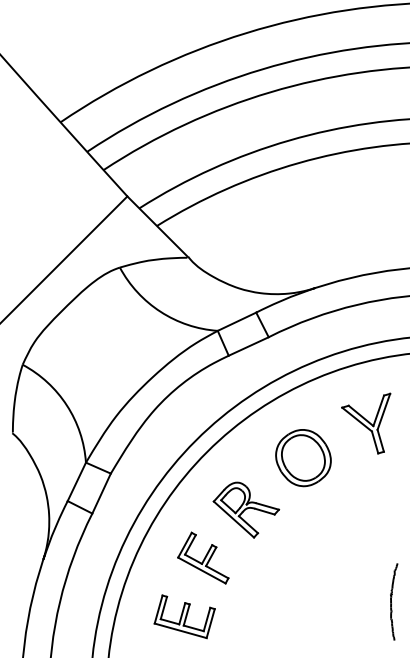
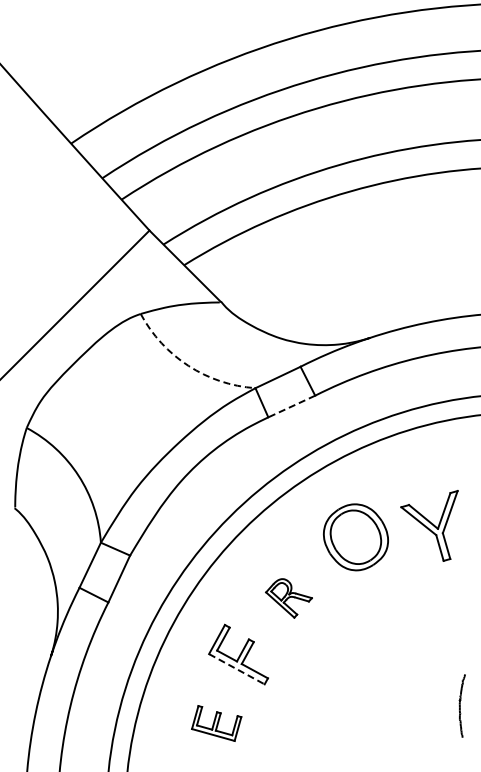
arc: (160, 311) -> (188, 365), solid -> dashed
line: (248, 346) -> (291, 406), solid -> dashed
part: (366, 423) -> (429, 525), moved
part: (245, 510) -> (288, 598), size x0.6
line: (201, 570) -> (236, 669), solid -> dashed
part: (394, 601) -> (462, 705), size x0.7
part: (184, 616) -> (216, 723), size x0.7

